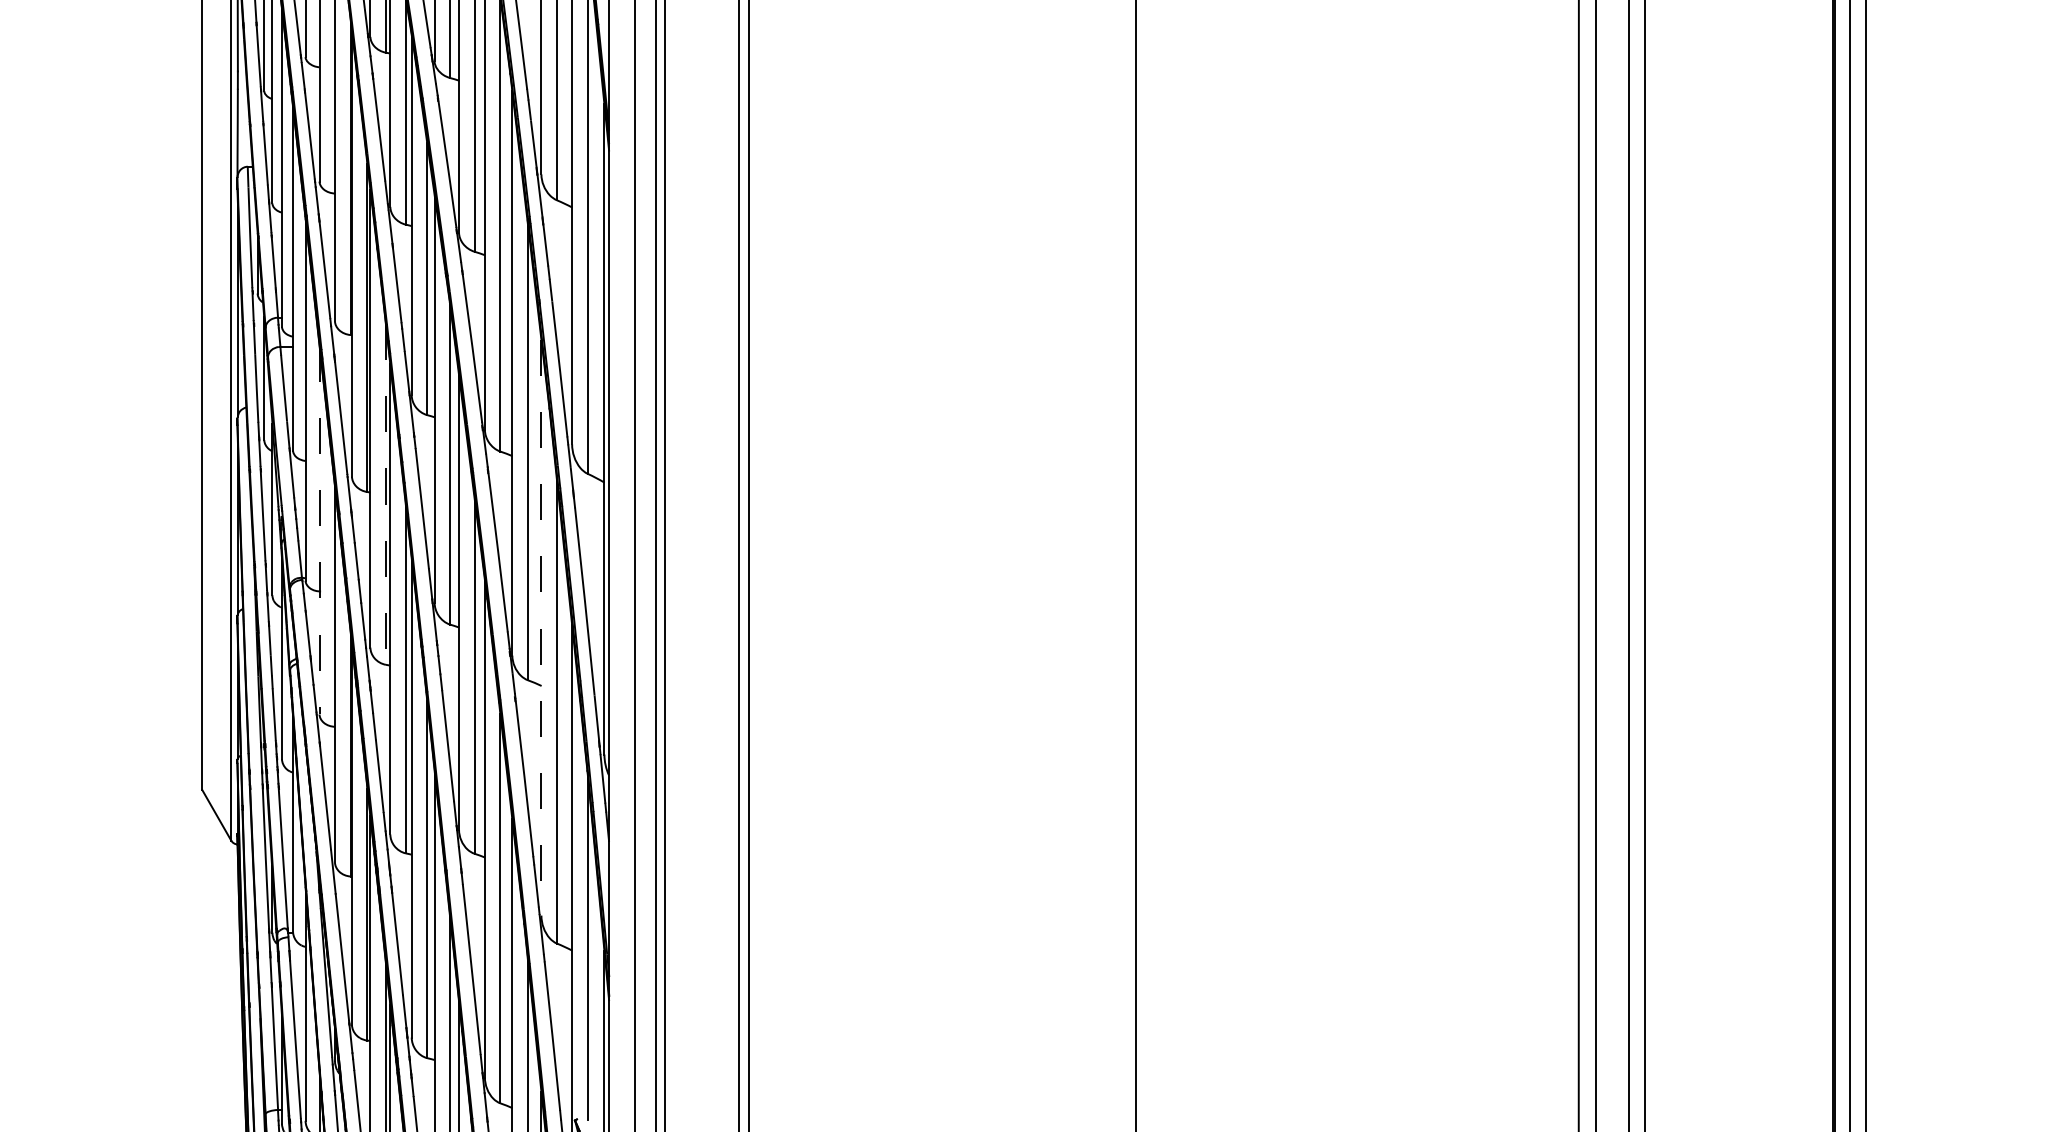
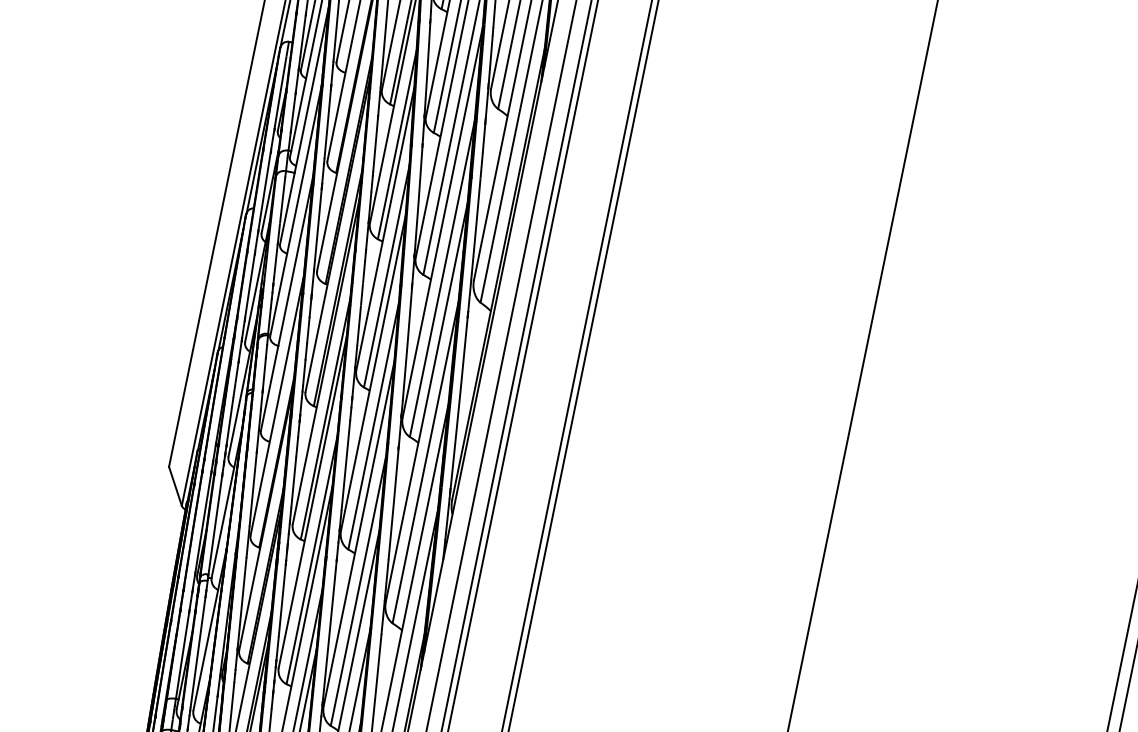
line: (385, 494) -> (337, 288), dashed -> solid
line: (319, 530) -> (286, 303), dashed -> solid
line: (541, 628) -> (426, 403), dashed -> solid

